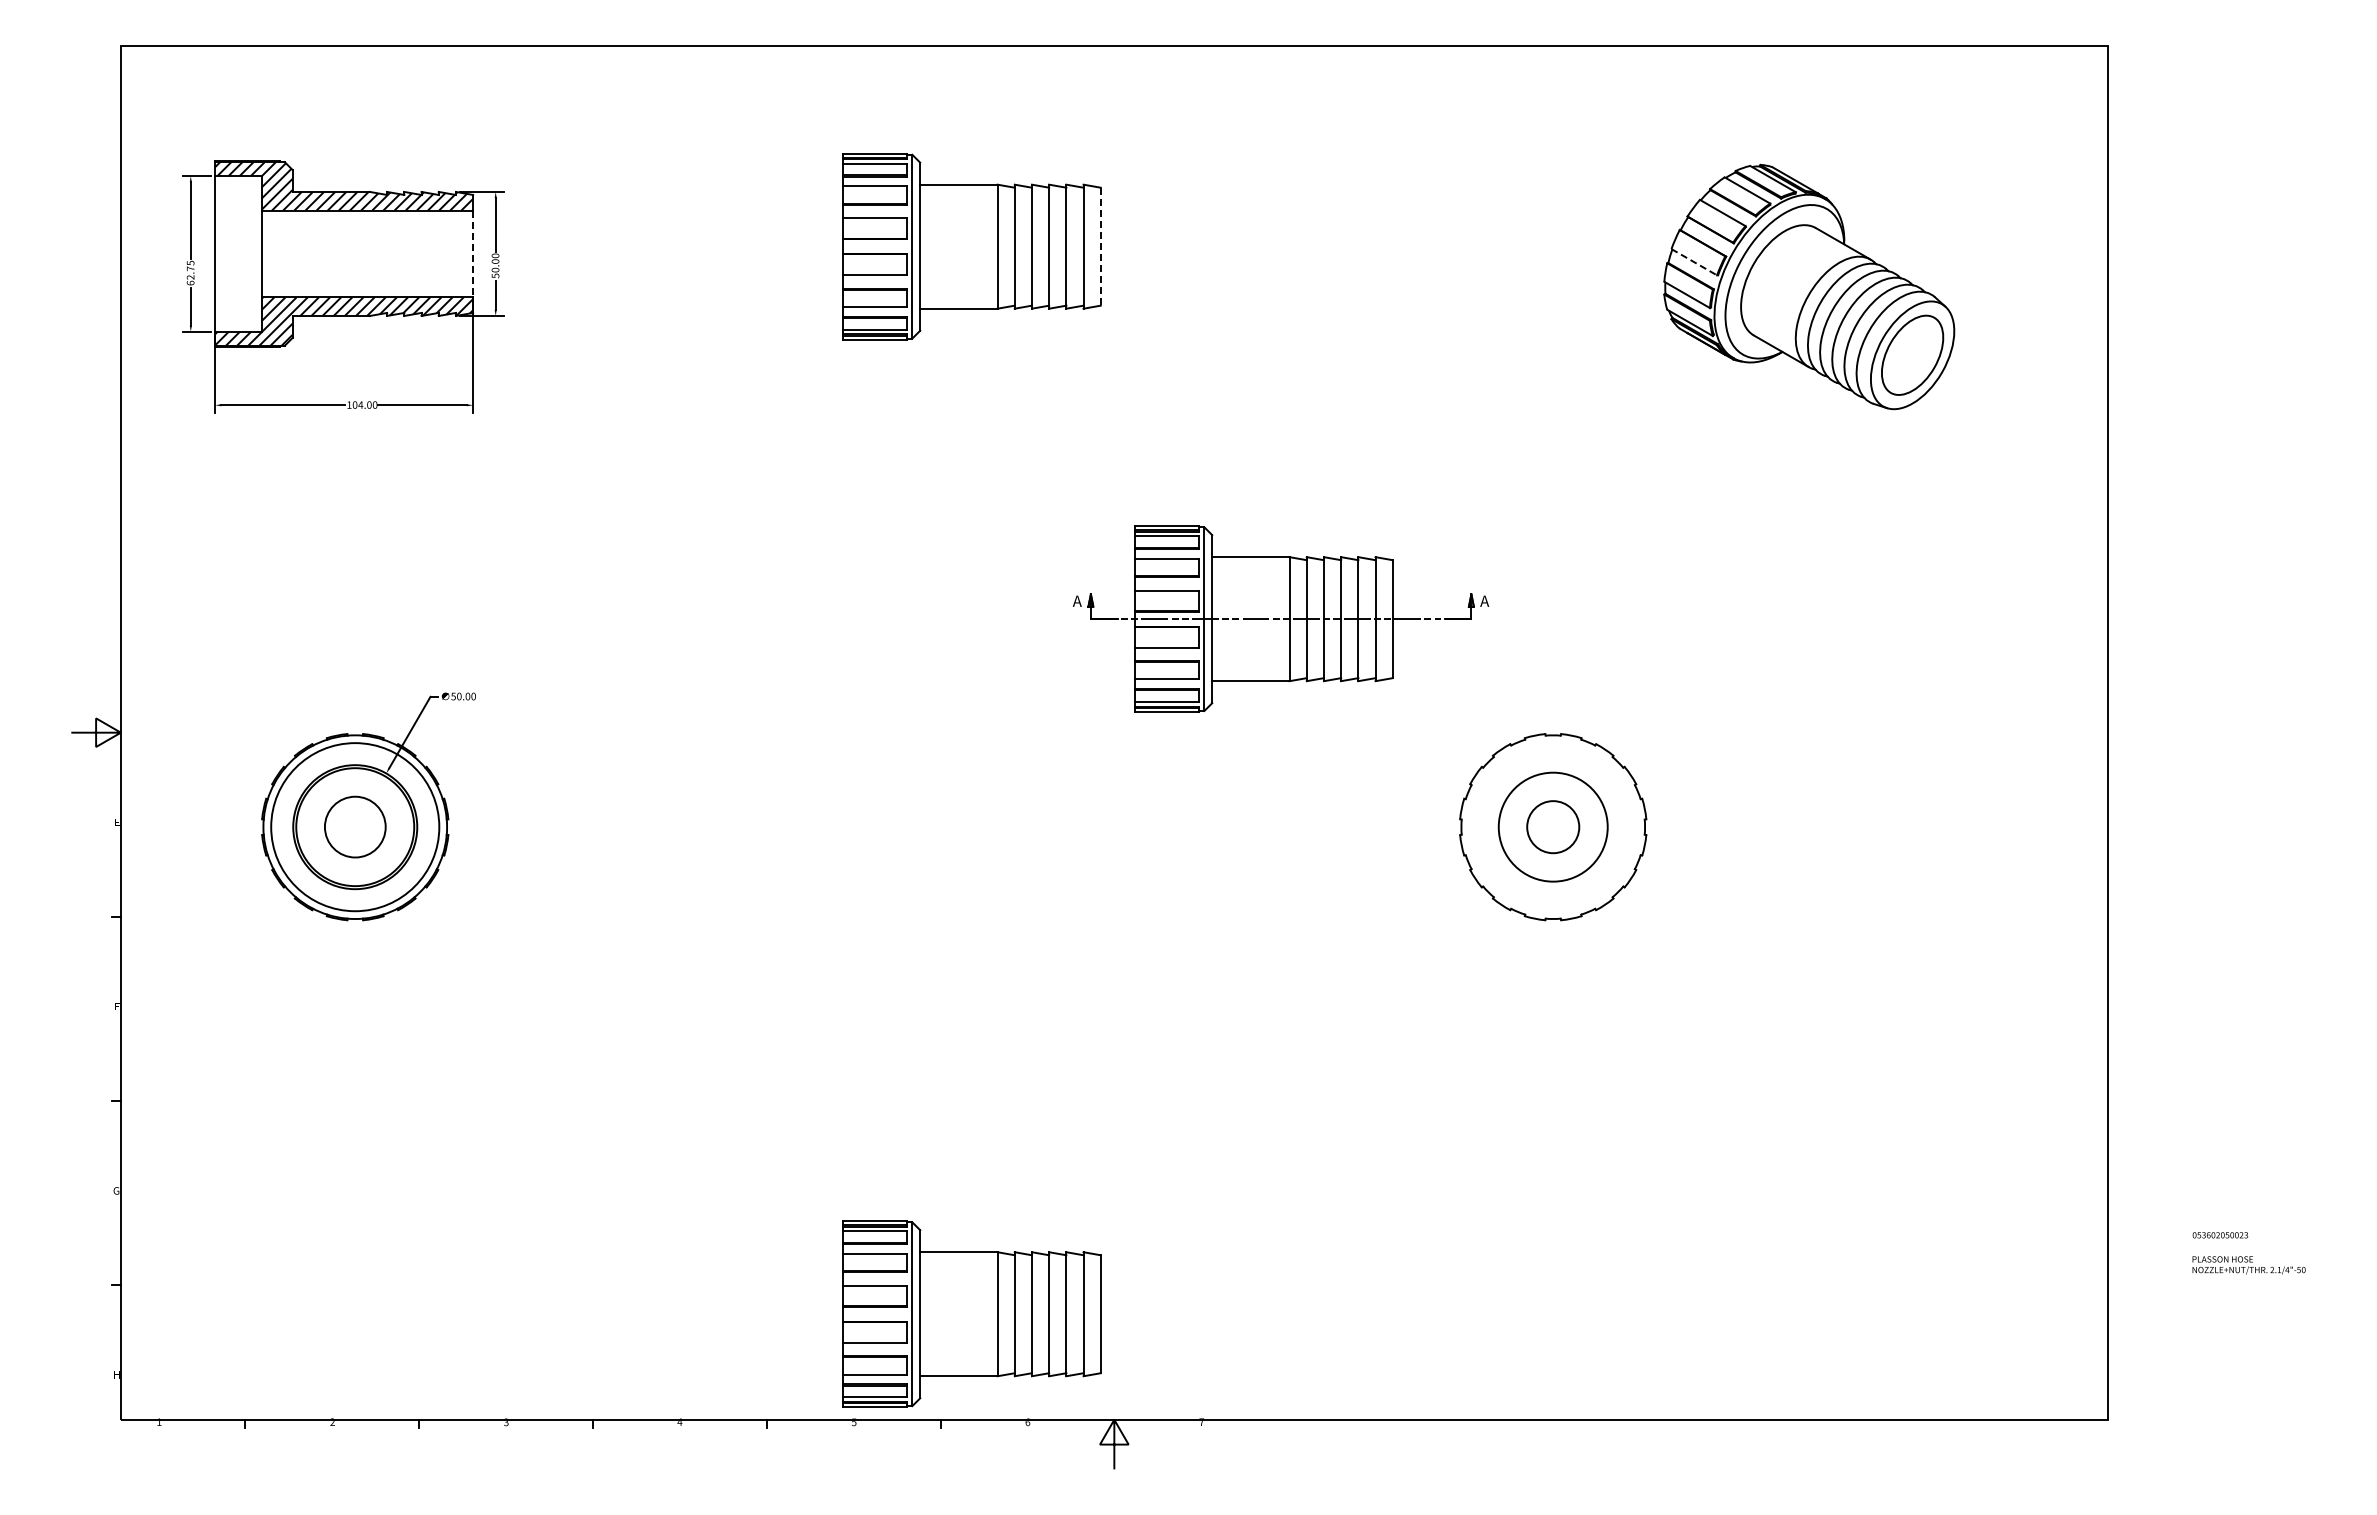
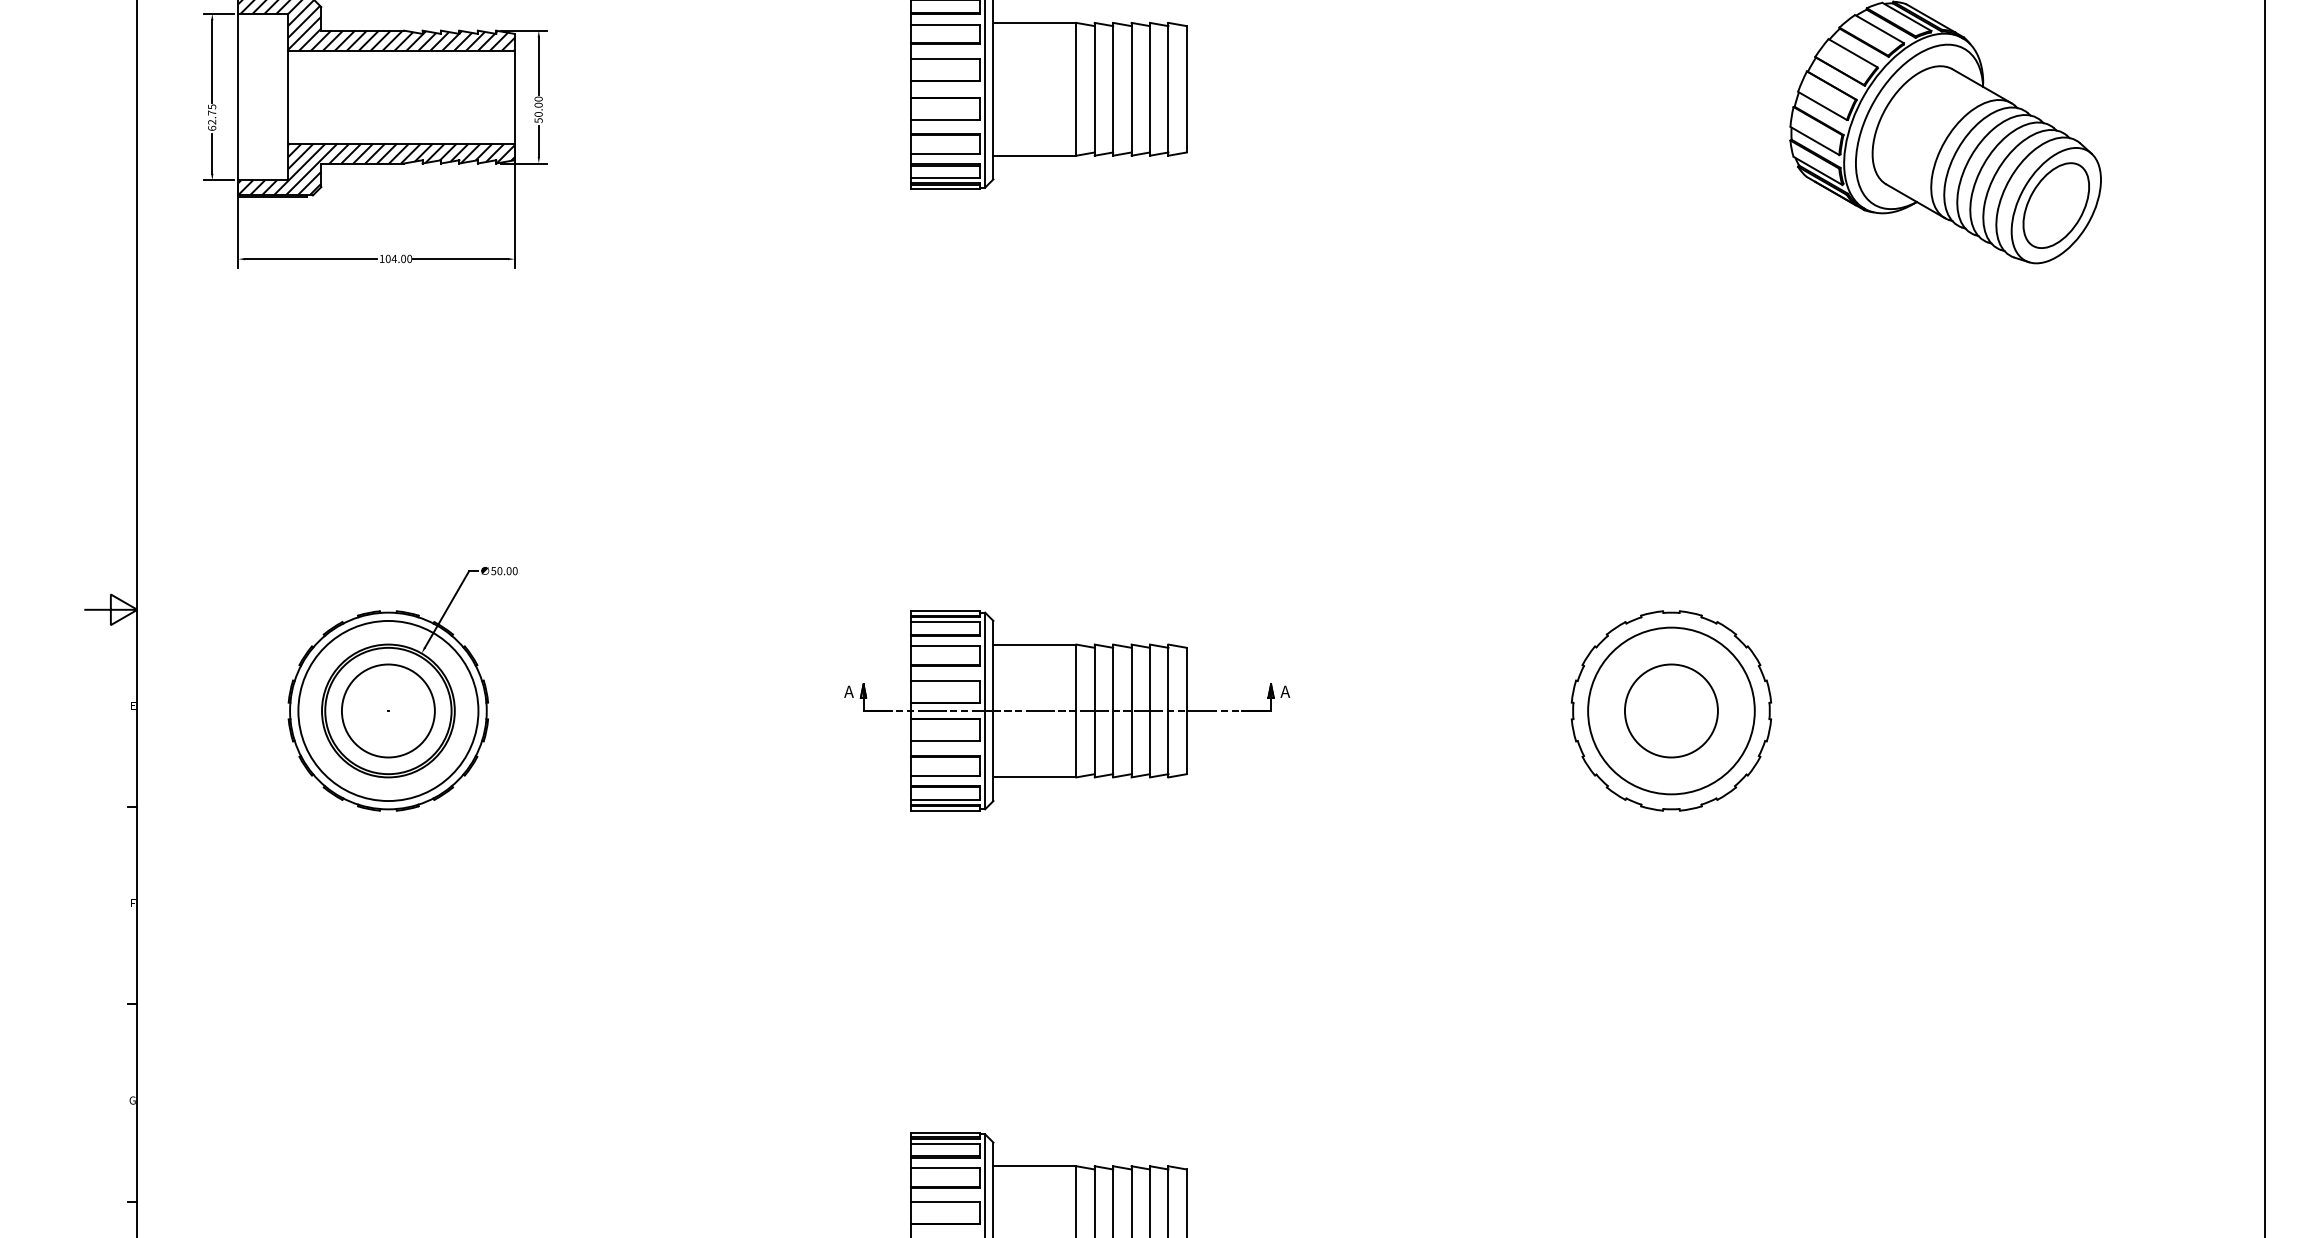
line: (1100, 246) -> (1186, 89), dashed -> solid
line: (473, 254) -> (515, 97), dashed -> solid
line: (1694, 262) -> (1822, 106), dashed -> solid
part: (1280, 618) -> (1066, 710), moved
circle: (355, 826) -> (388, 710), size x1.43
circle: (1552, 826) -> (1670, 710), size x1.67
circle: (1553, 827) -> (1671, 711), size x1.43

